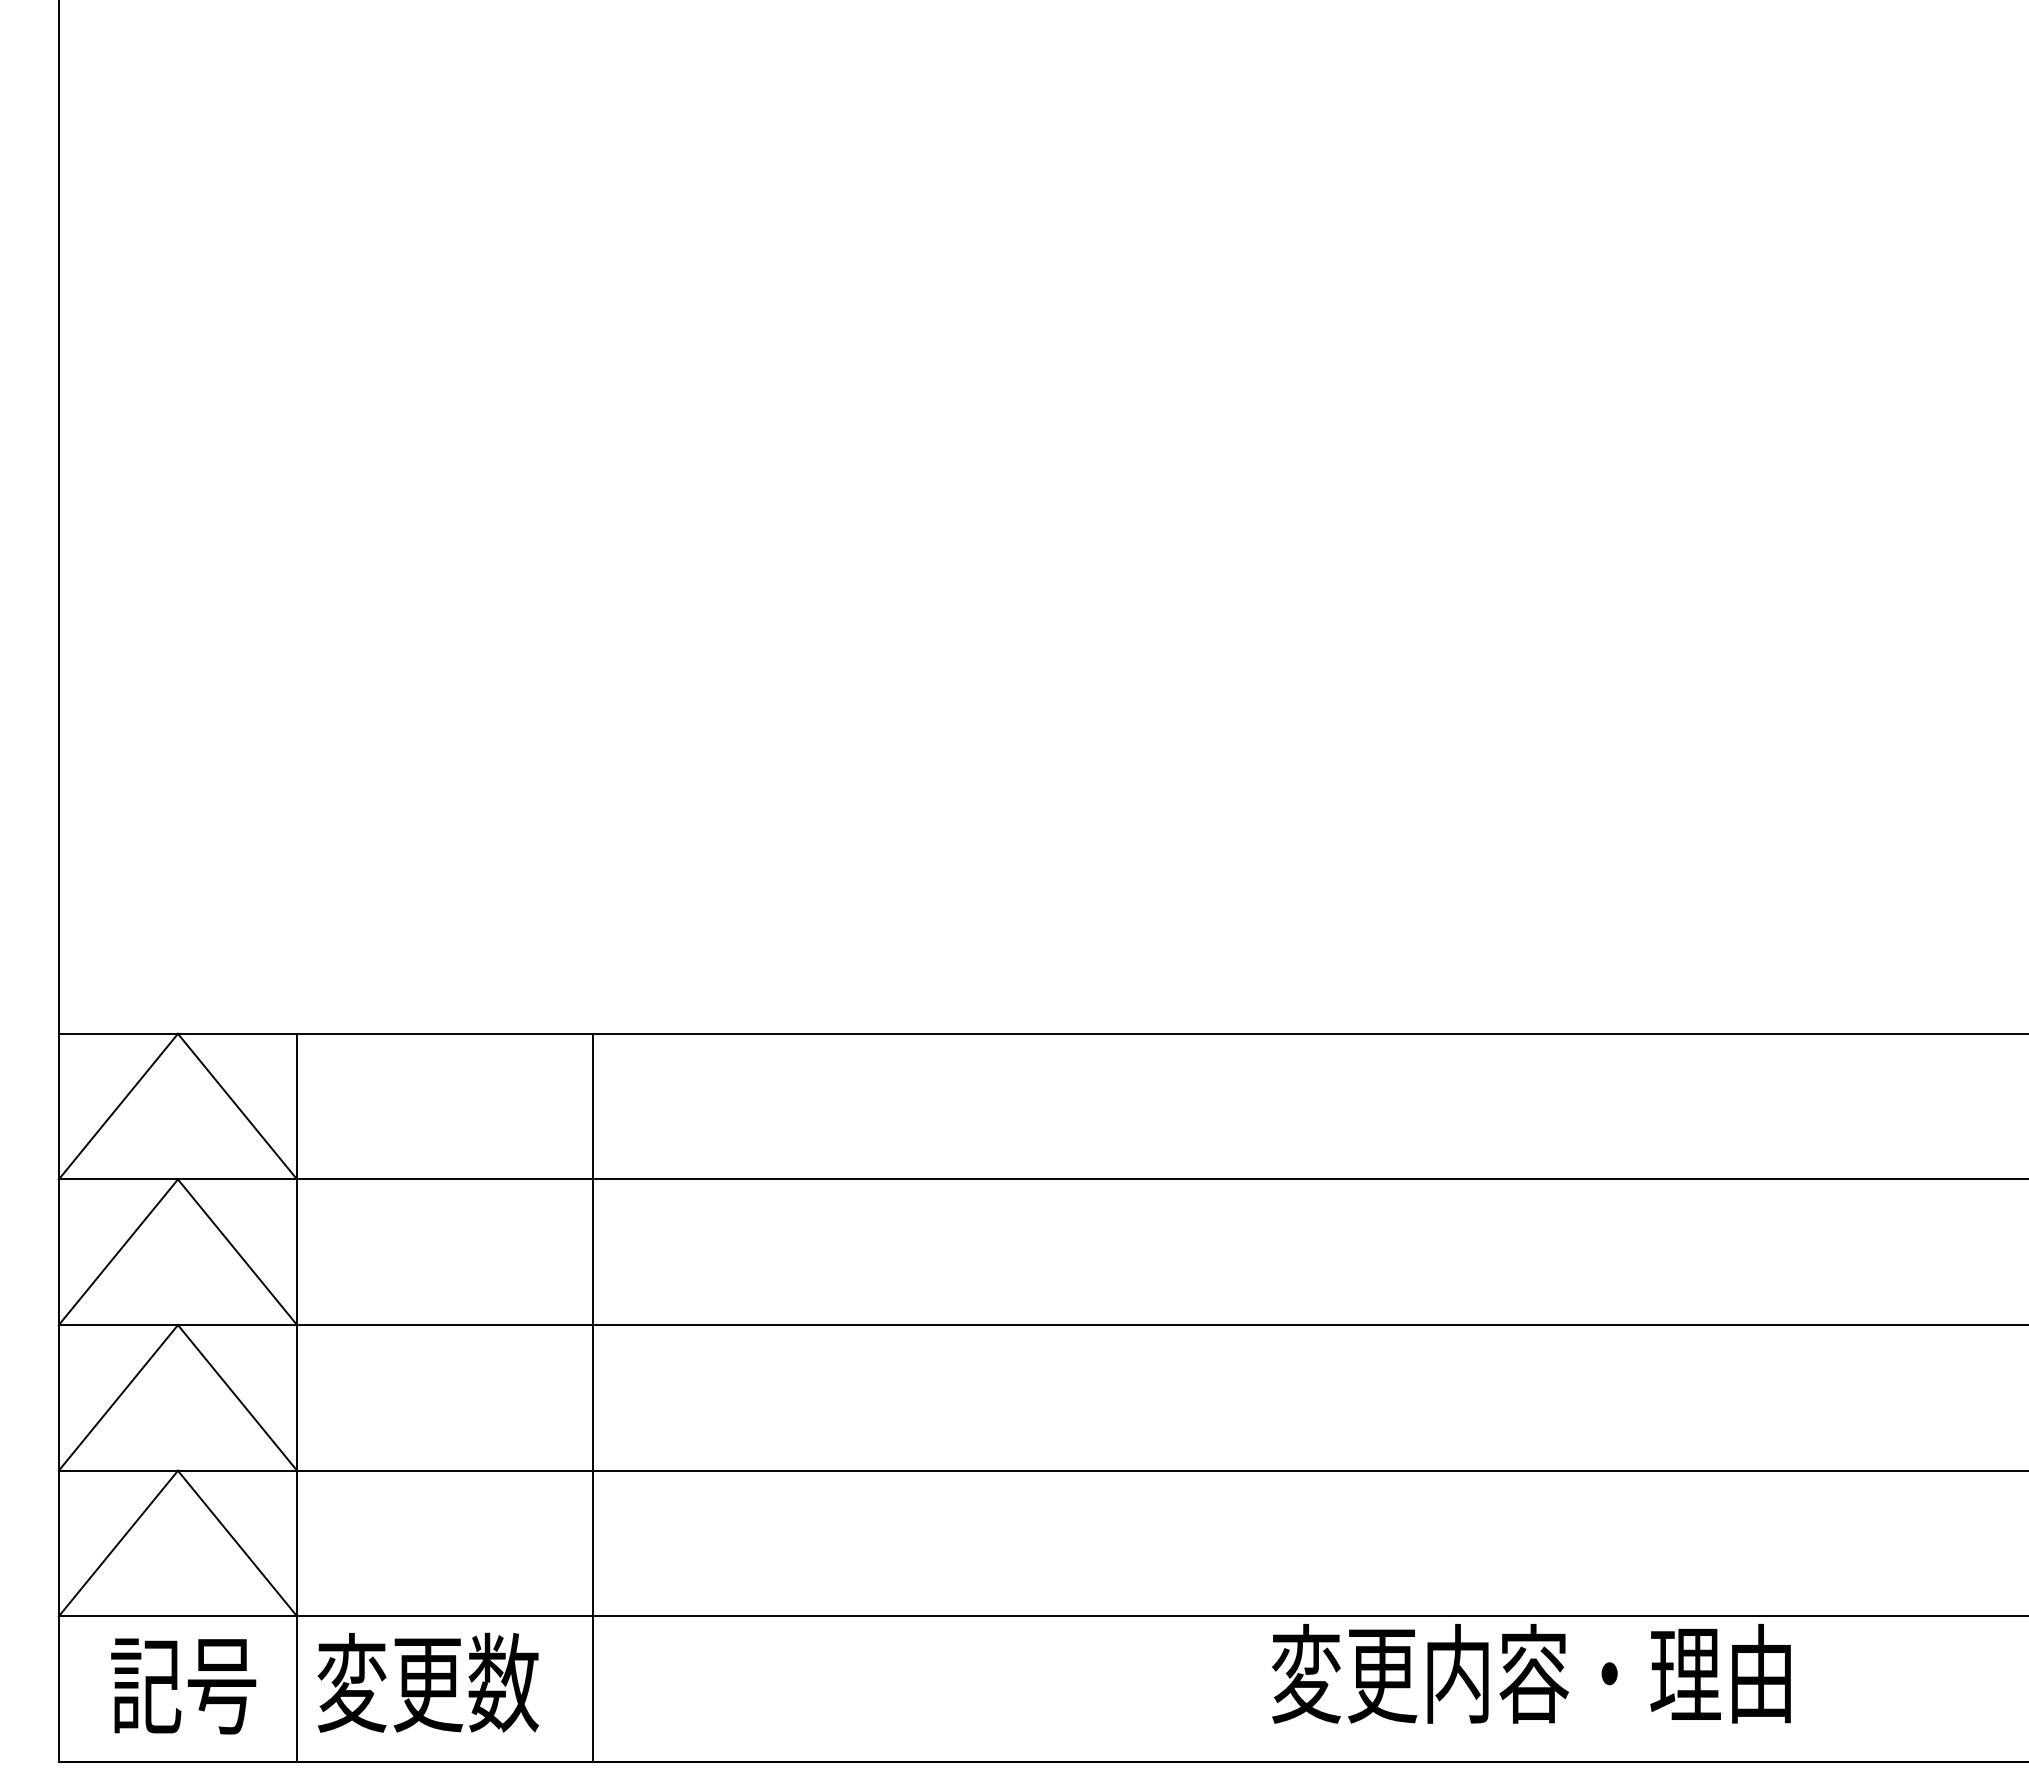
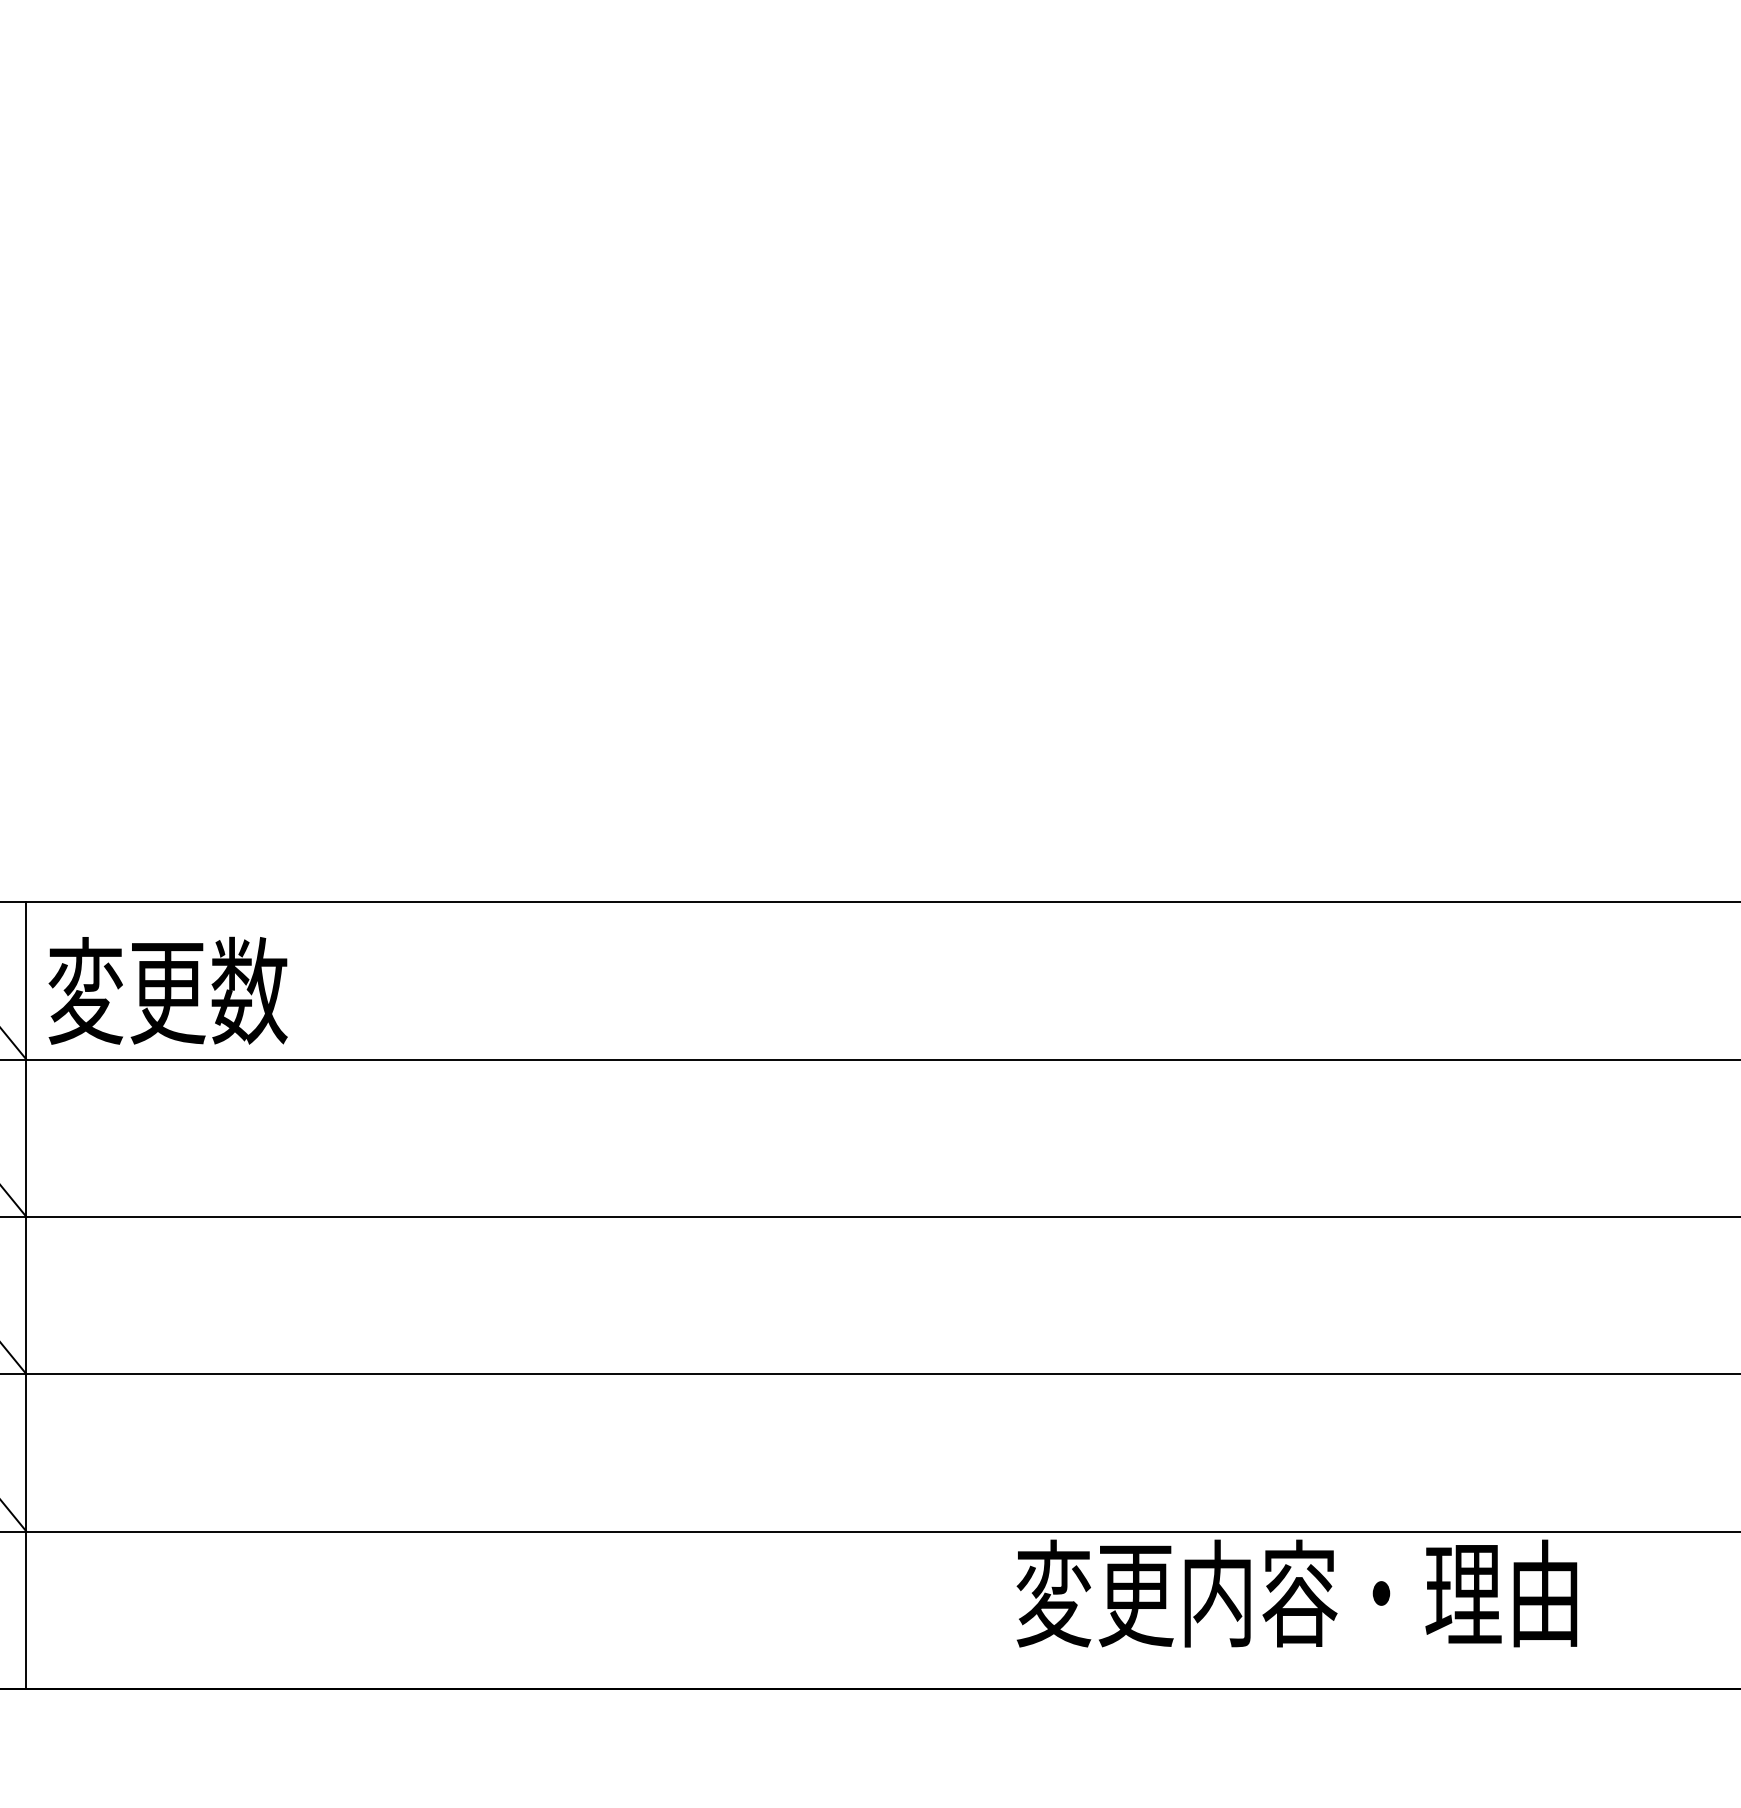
line: (592, 1397) -> (345, 1295), removed
text: (1531, 1673) -> (1297, 1593), moved
text: (427, 1682) -> (167, 990), moved

